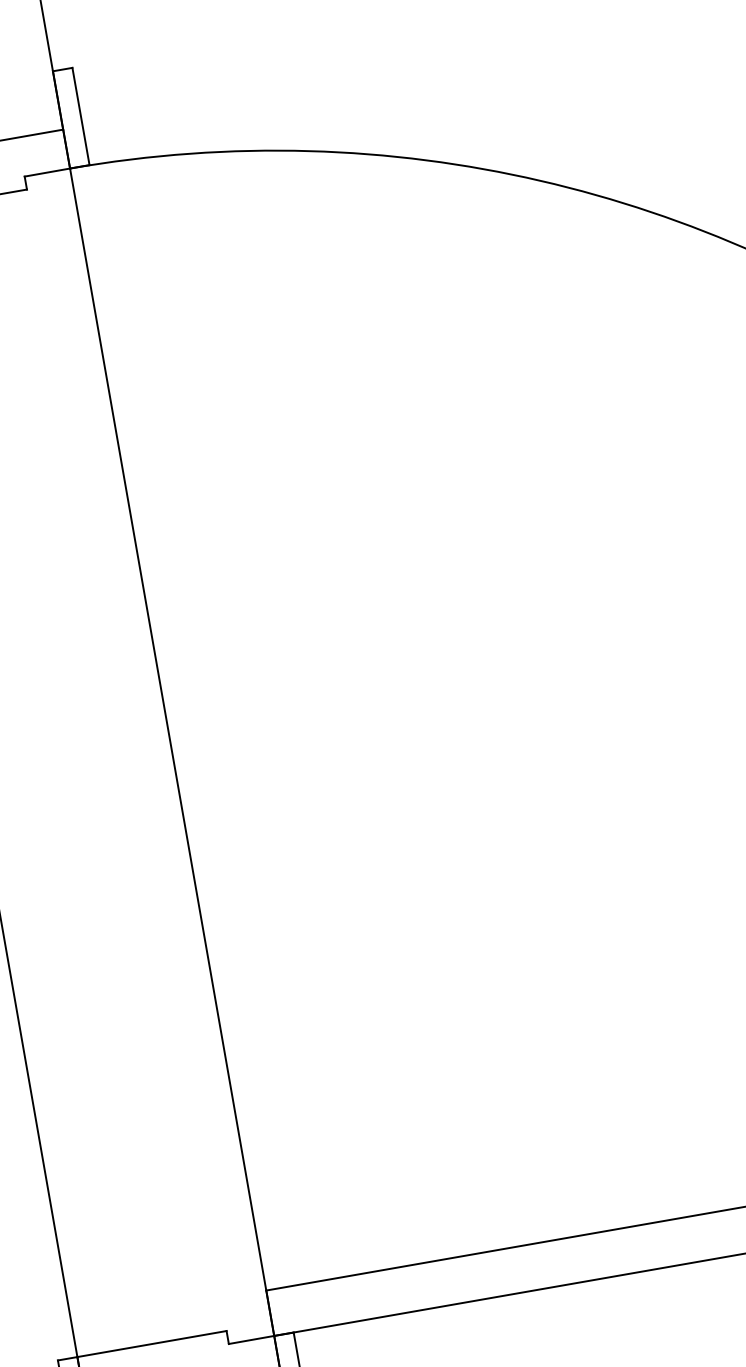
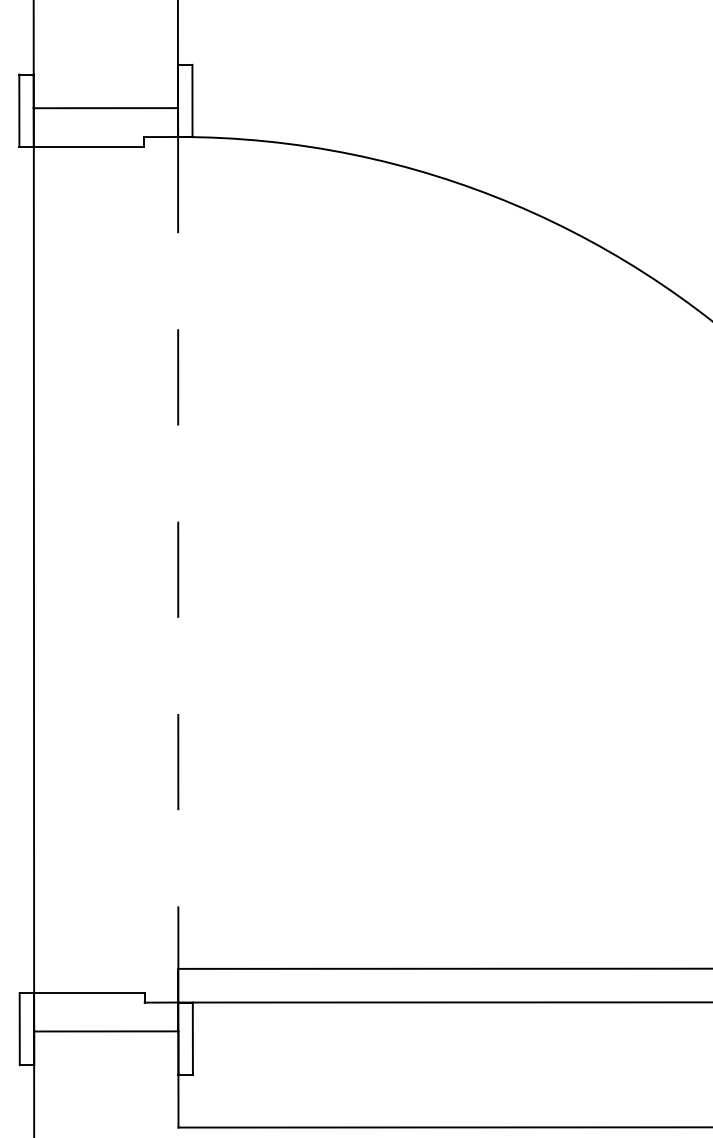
line: (172, 751) -> (178, 569), solid -> dashed

